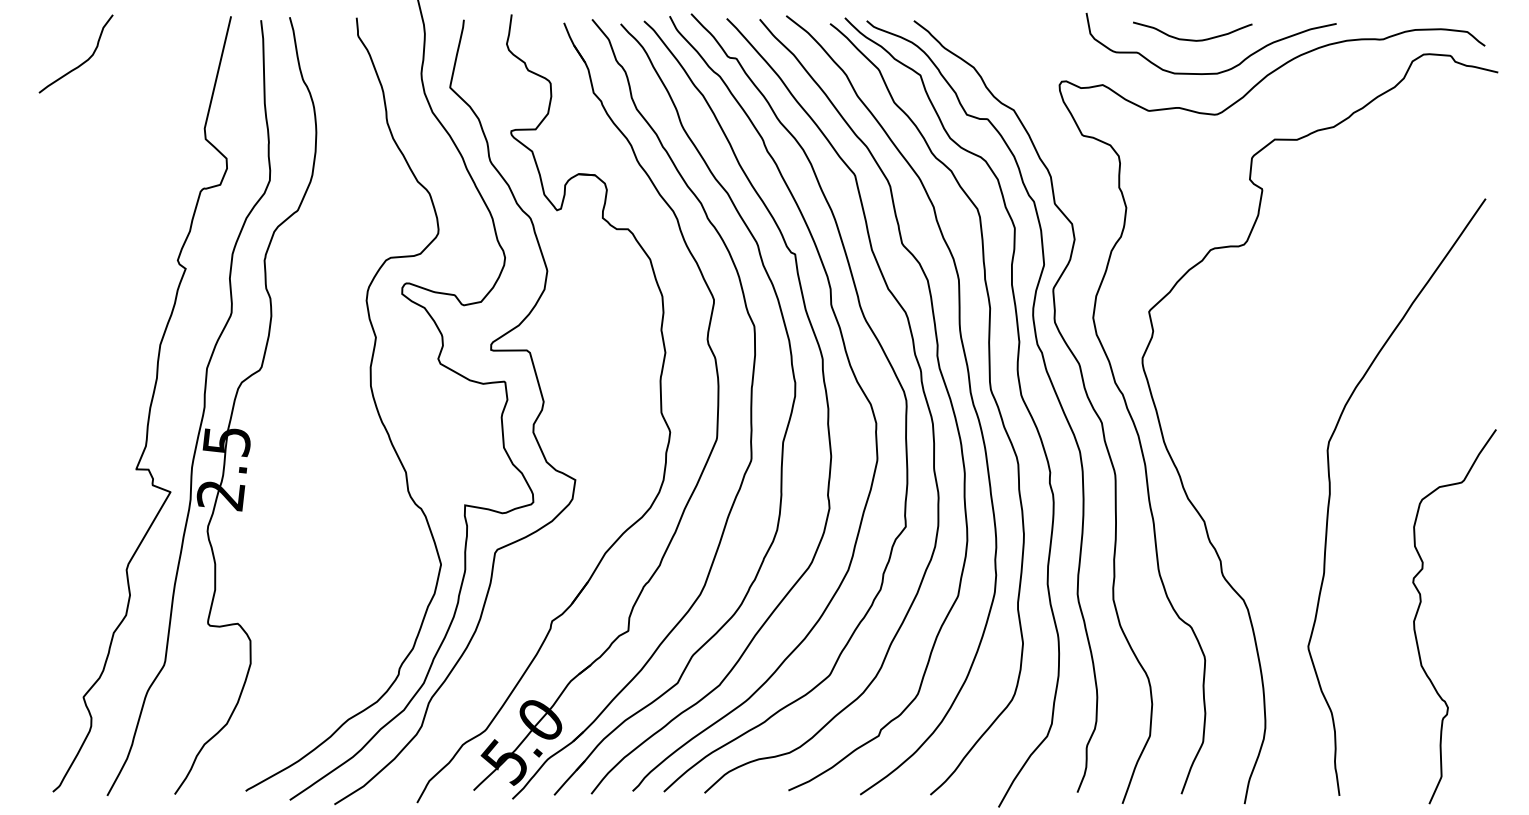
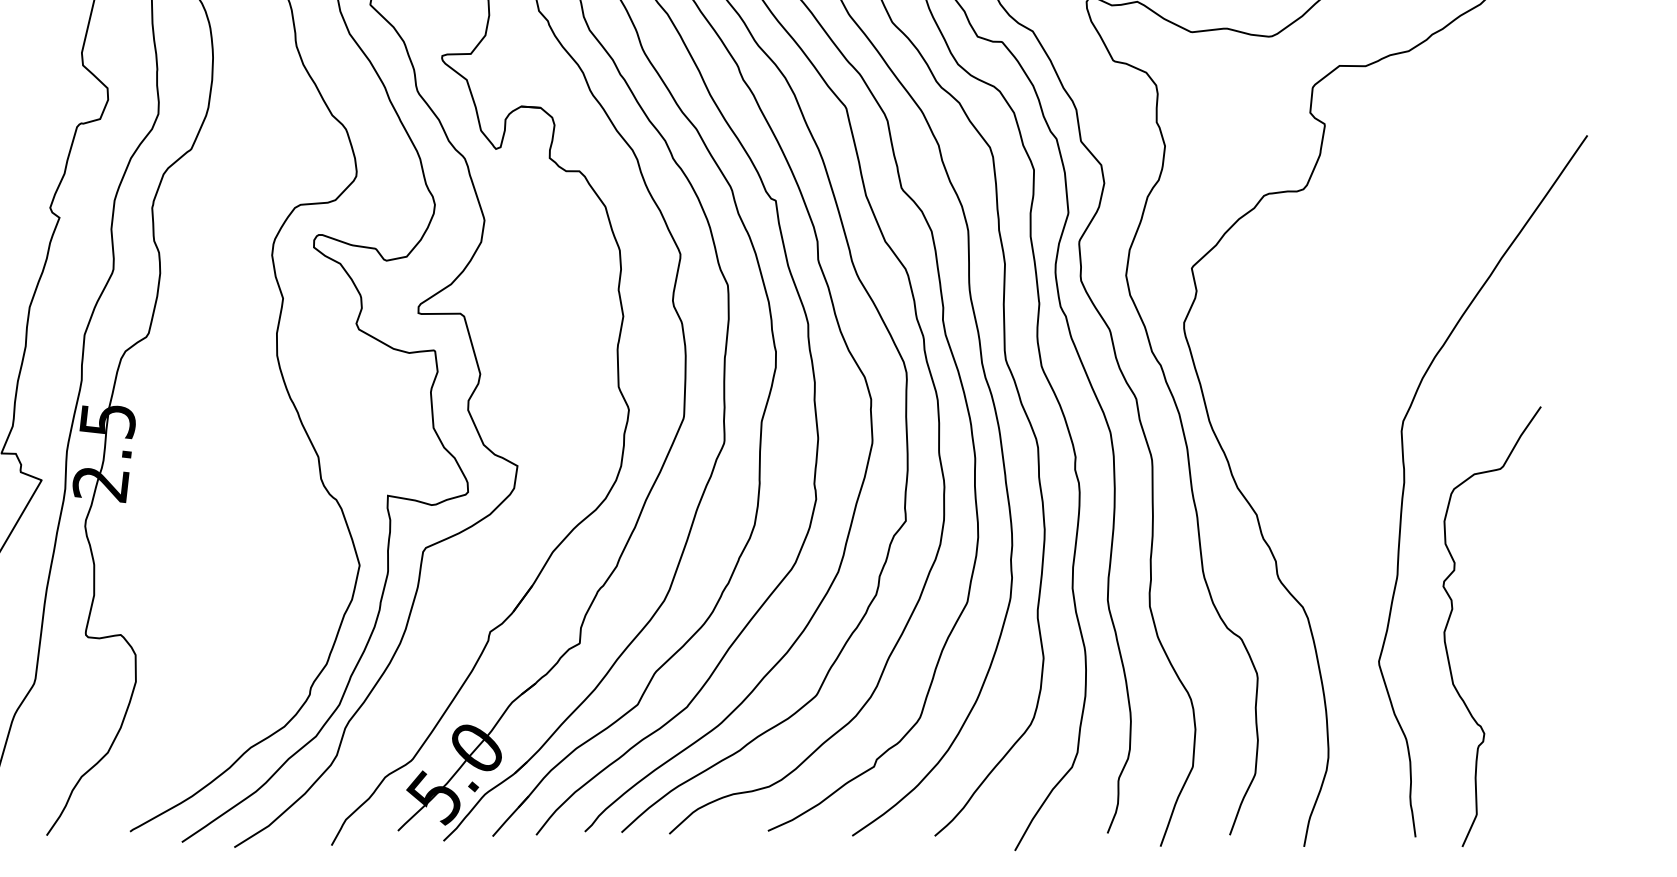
curve: (1420, 606) -> (1452, 614), moved

